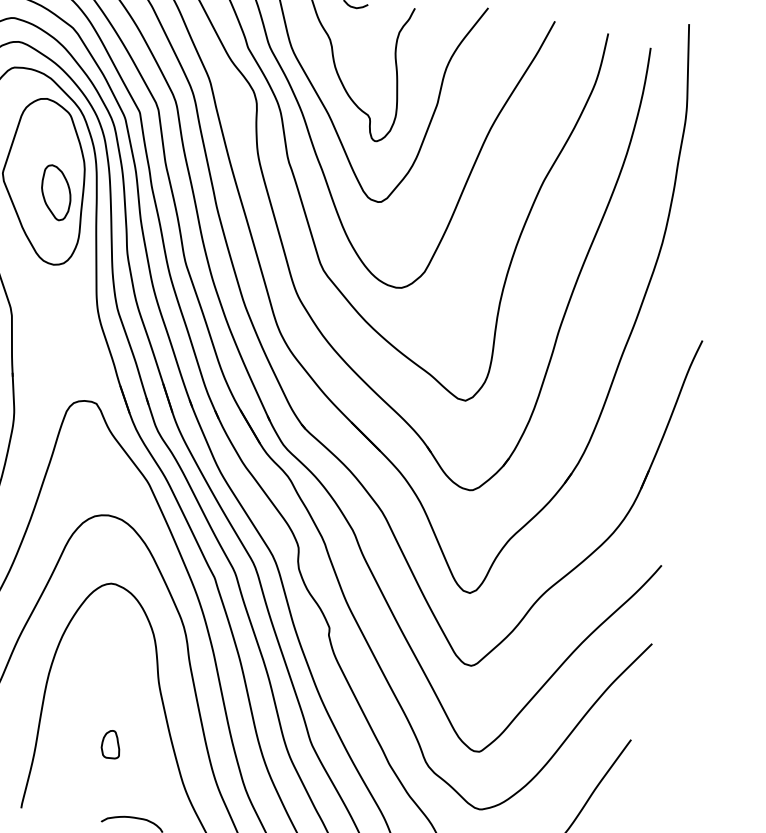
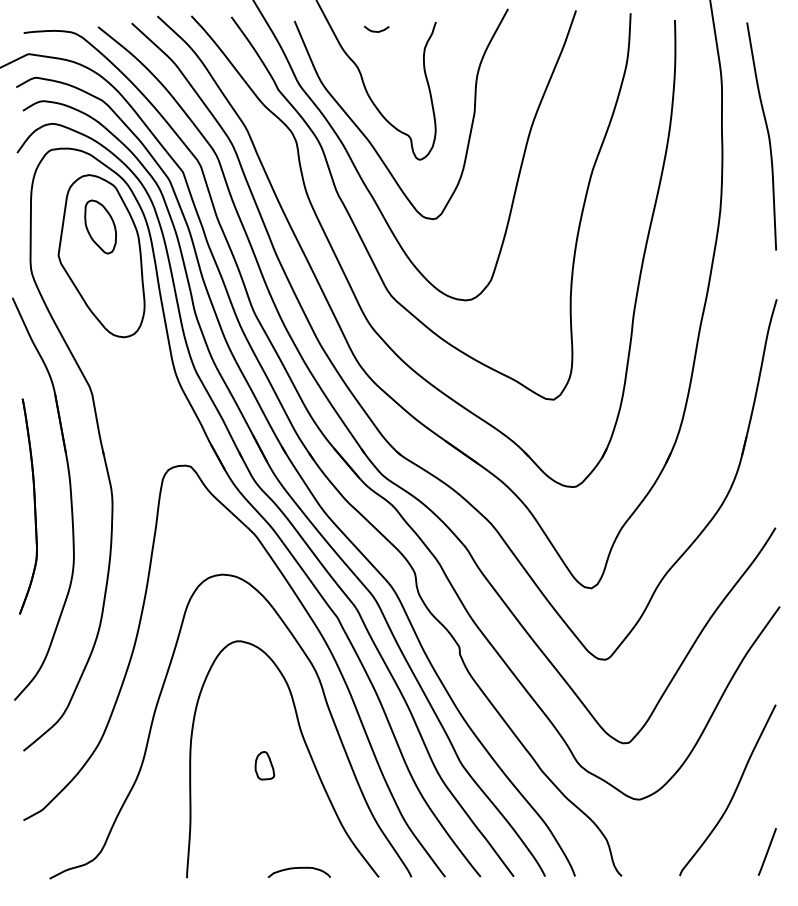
curve: (721, 177) -> (767, 135), added
part: (56, 192) -> (100, 226), moved
part: (111, 744) -> (264, 765), moved

